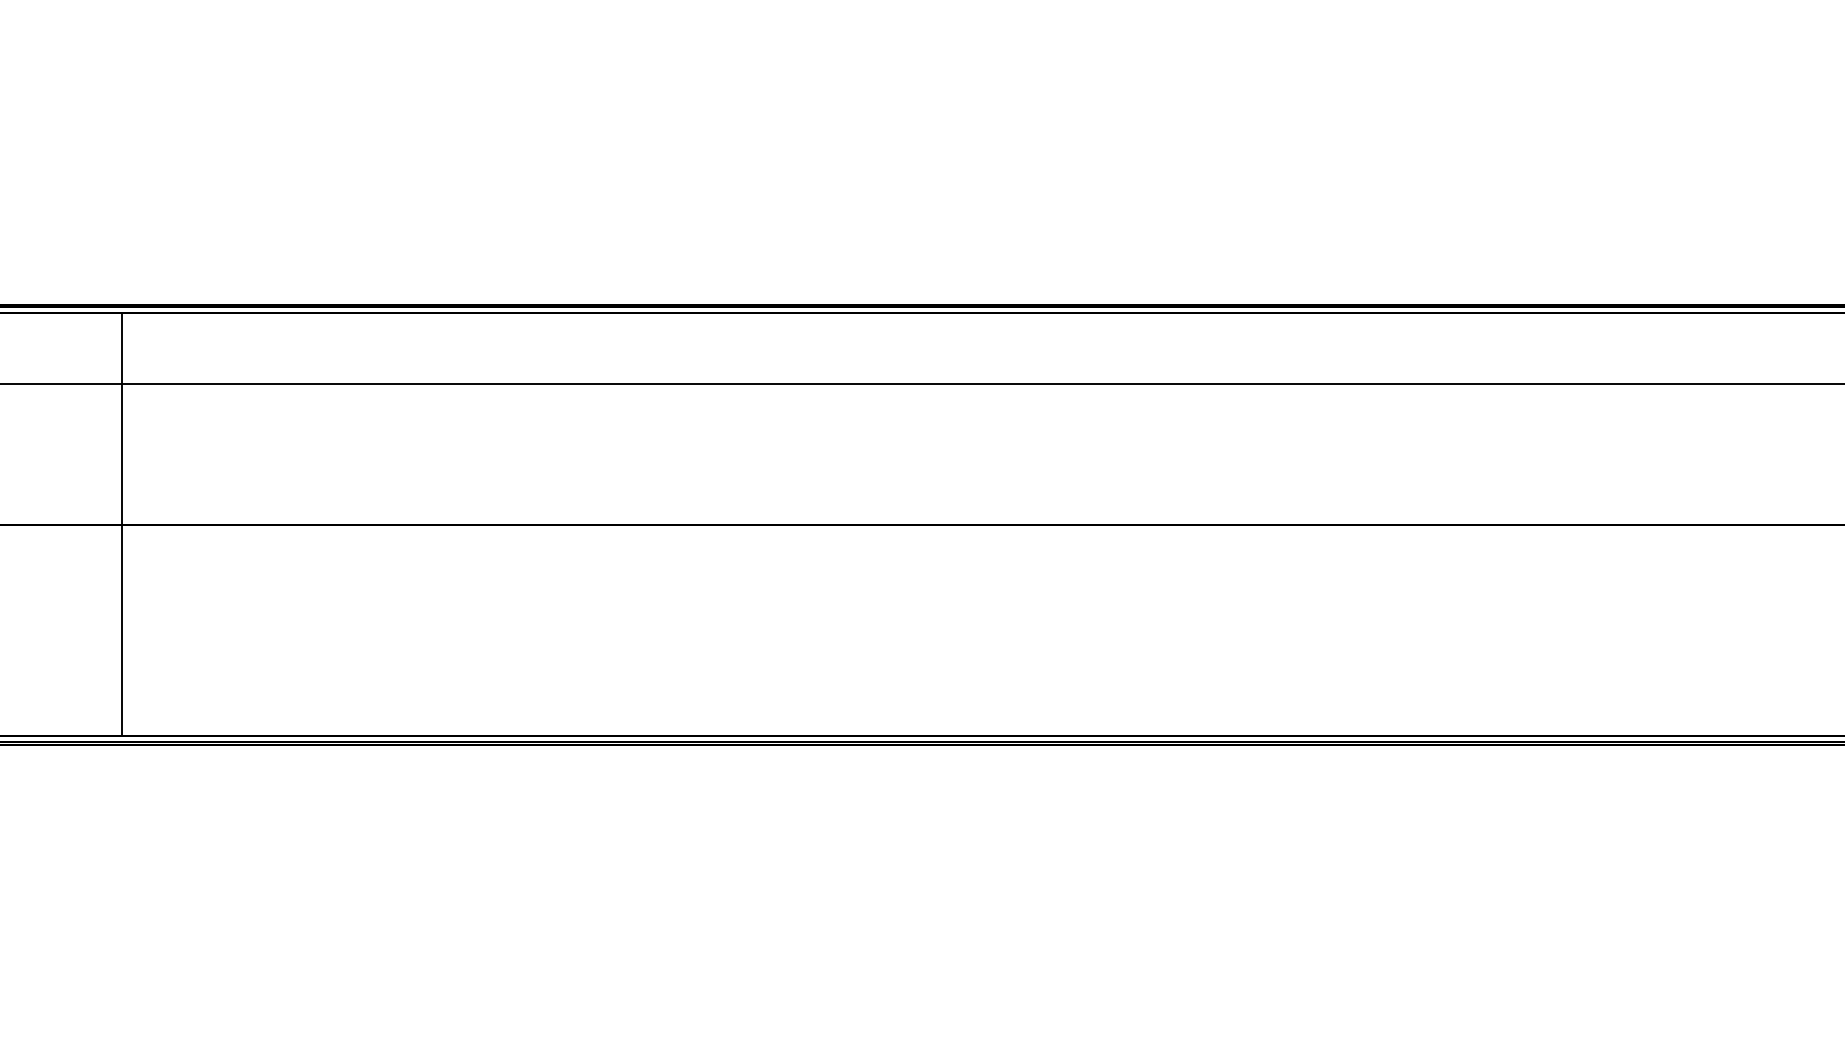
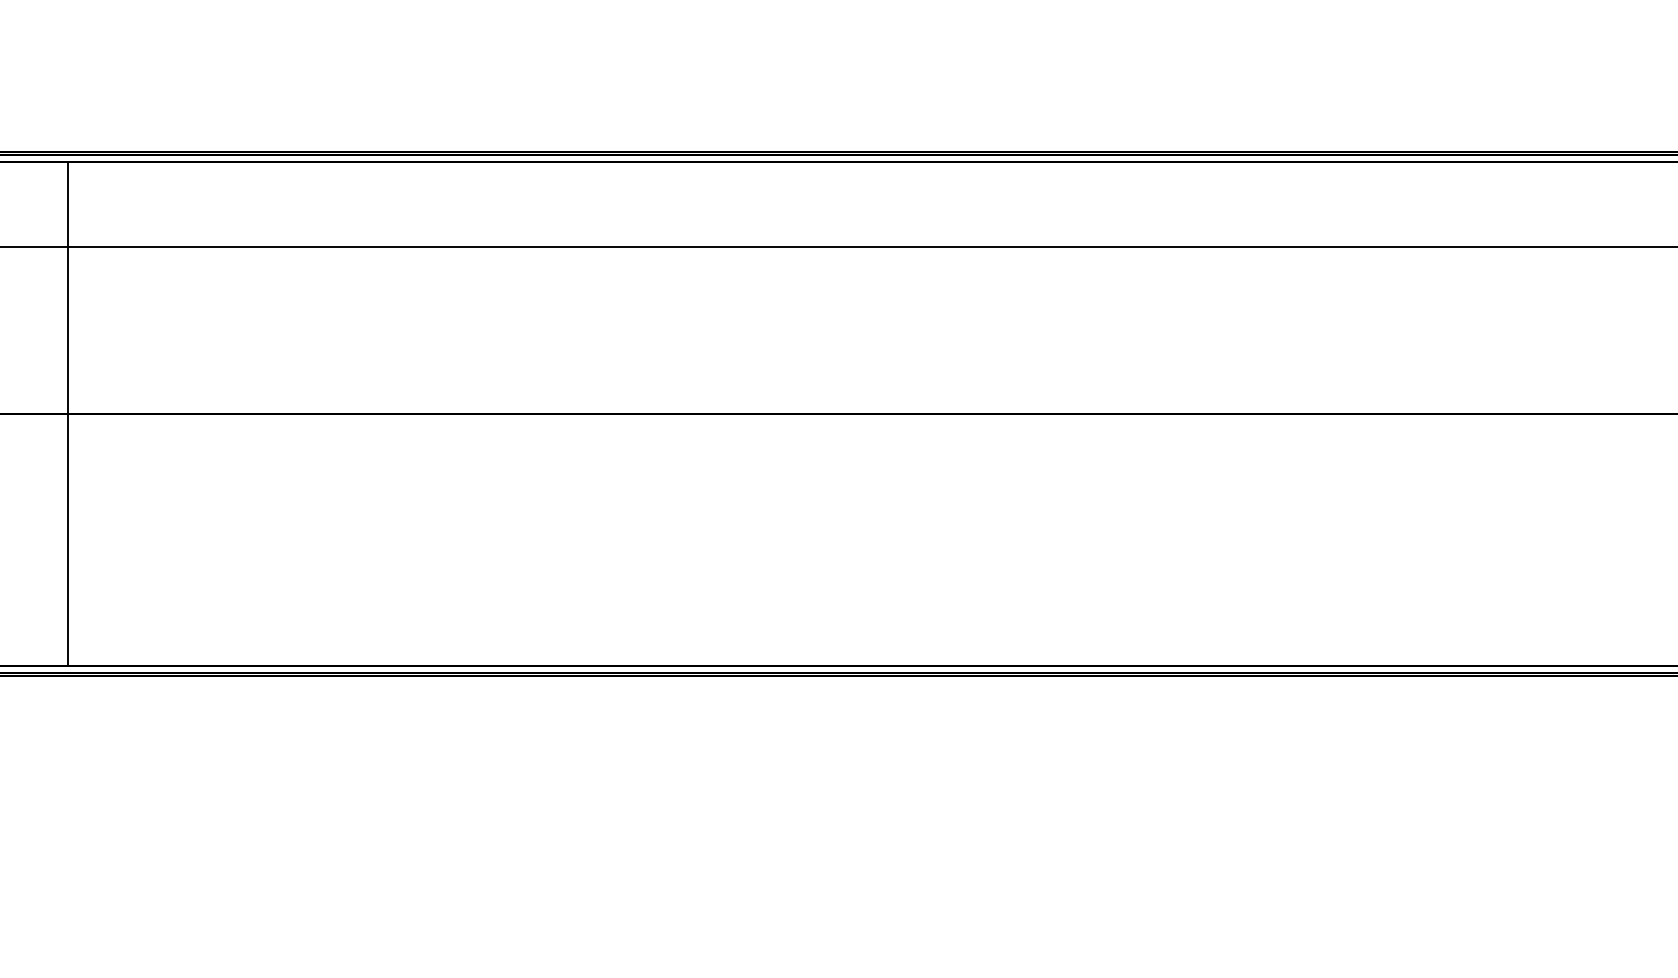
line: (121, 524) -> (67, 413), moved

